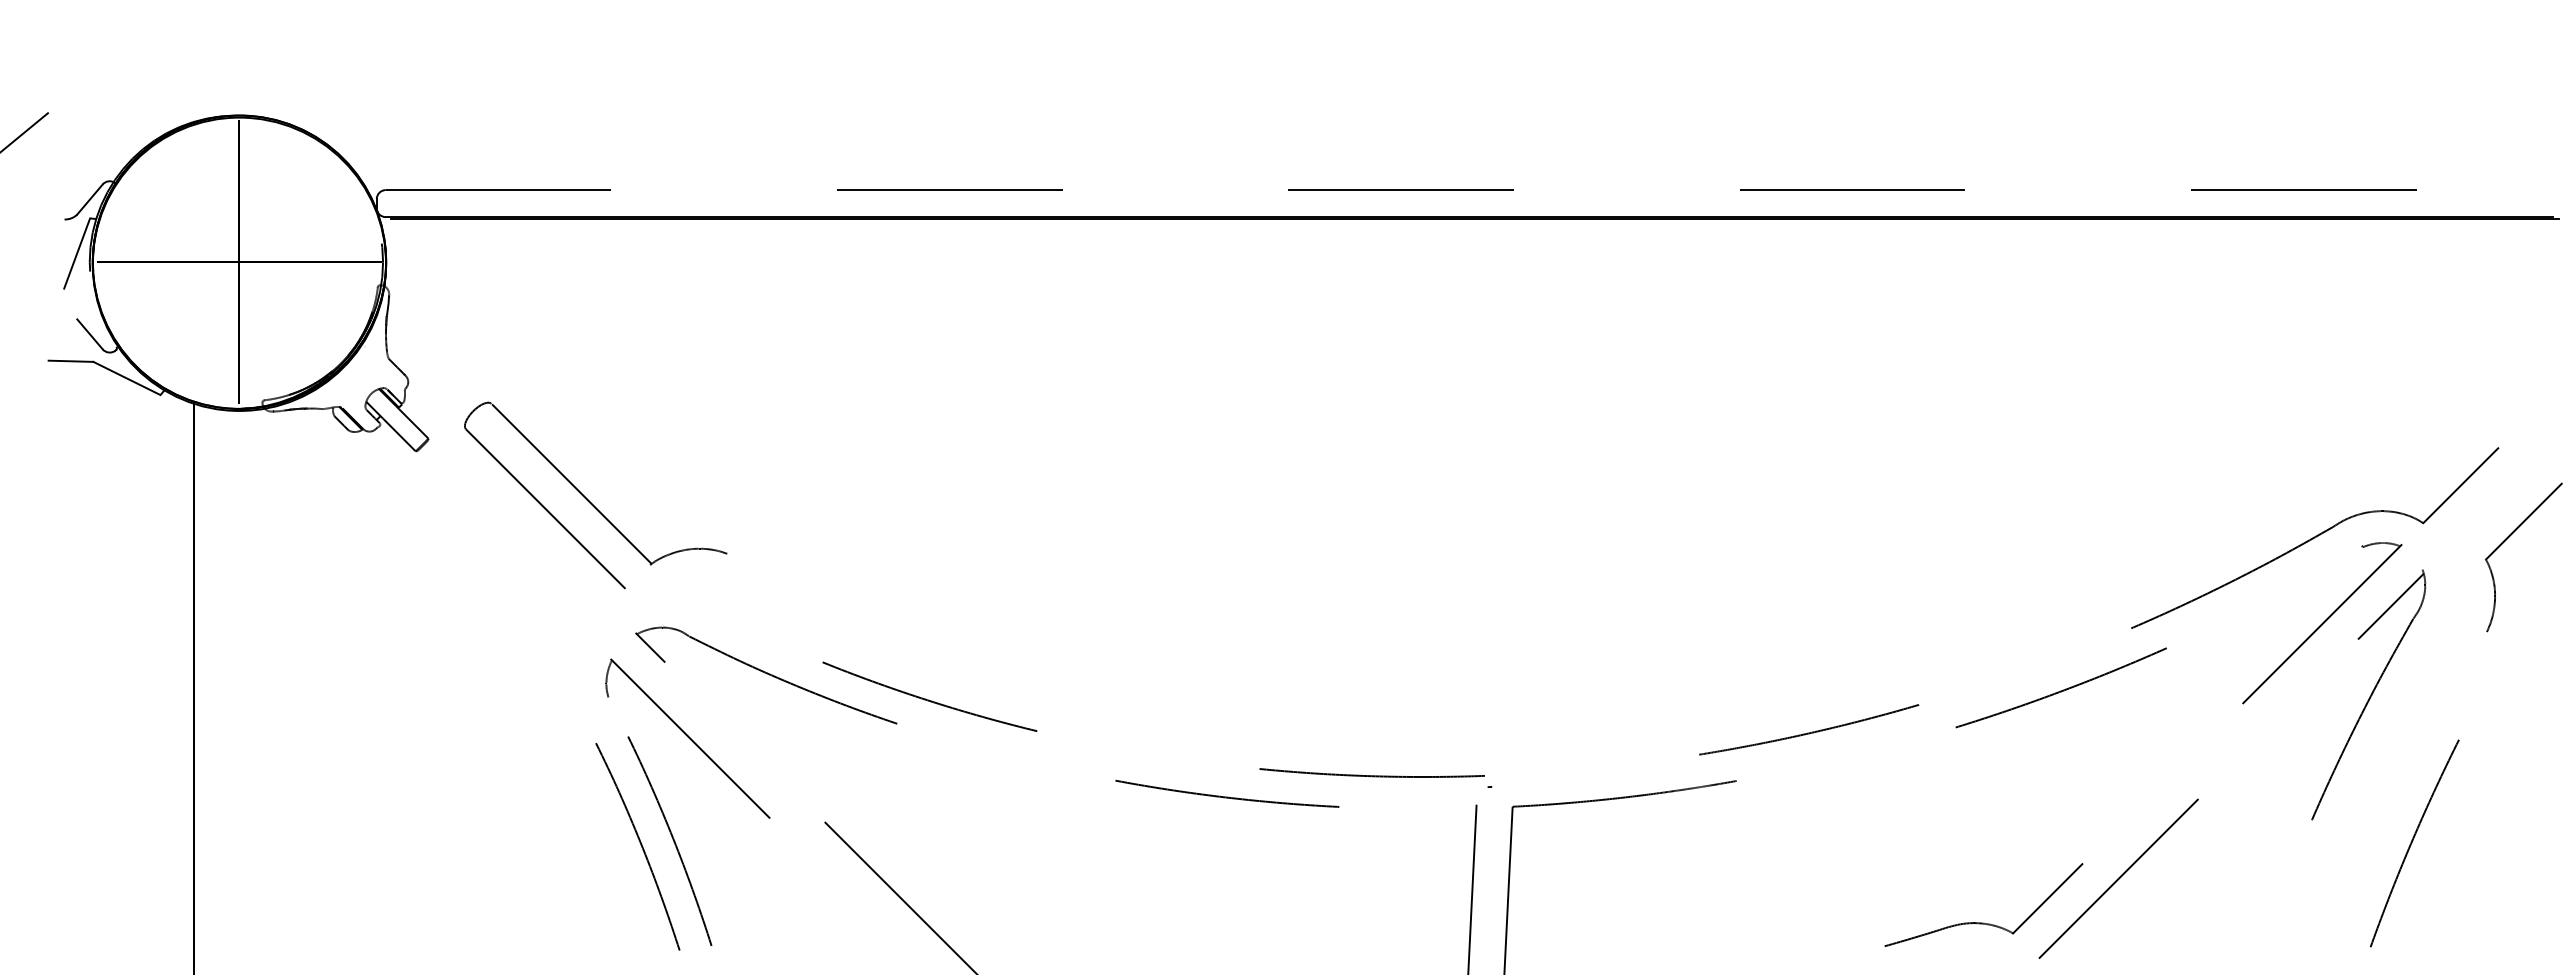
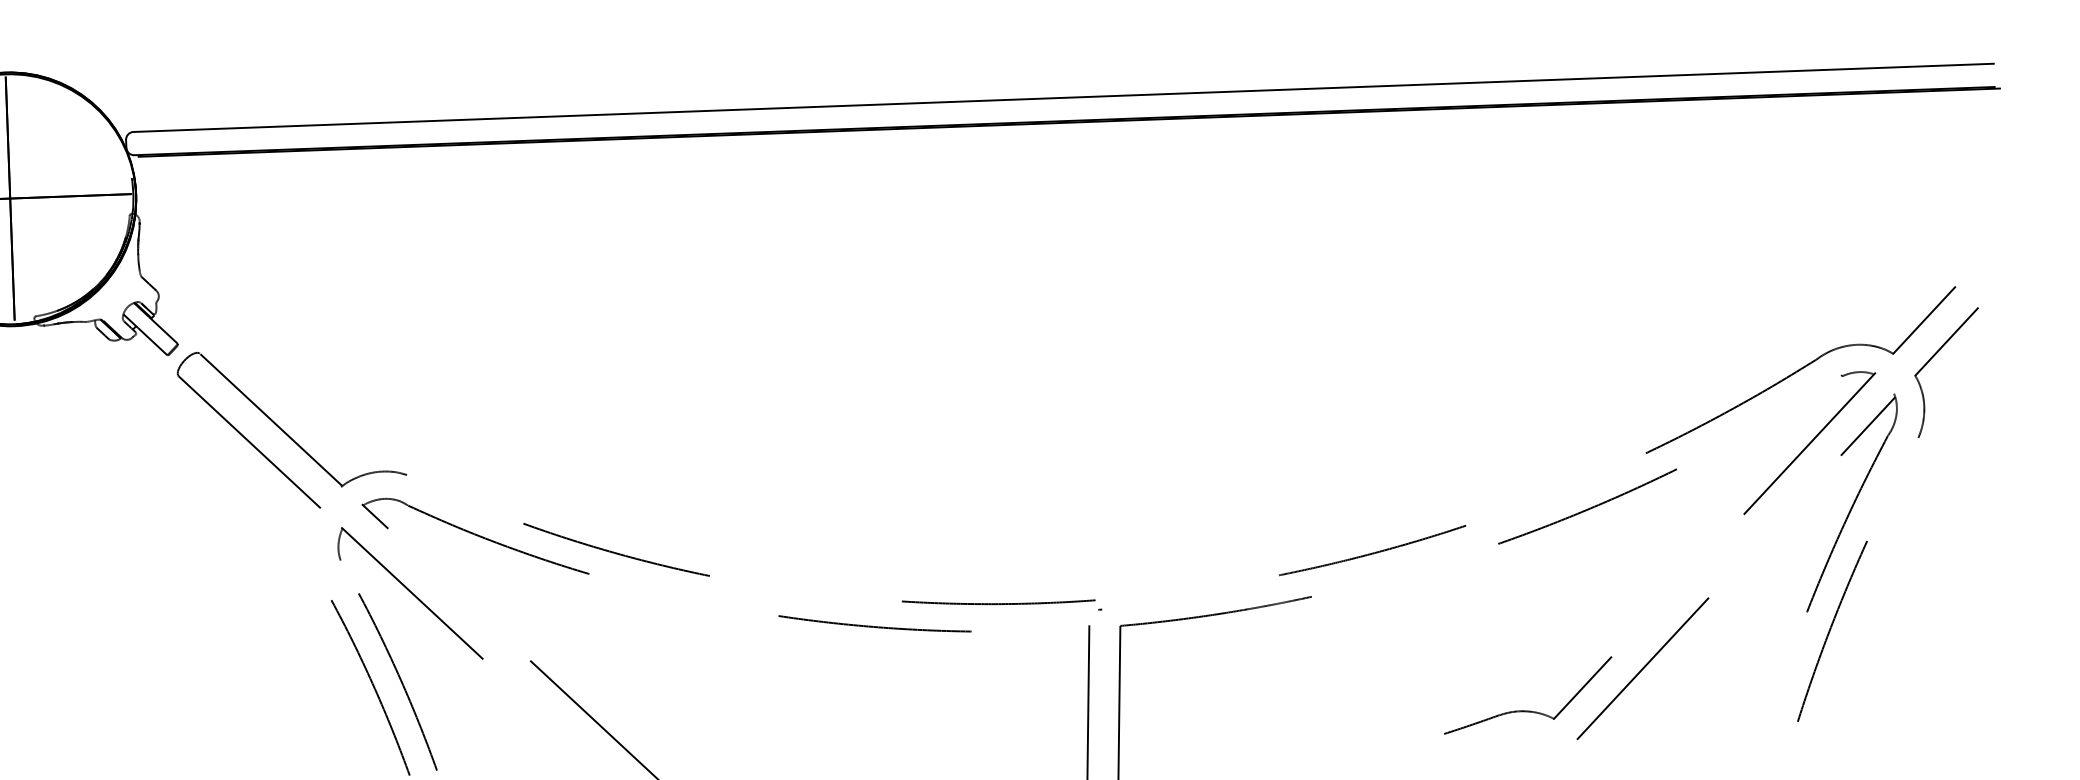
line: (1469, 190) -> (1063, 98), dashed -> solid
part: (589, 500) -> (287, 433), moved
part: (2506, 540) -> (1932, 358), moved
curve: (2412, 843) -> (1830, 631), moved

